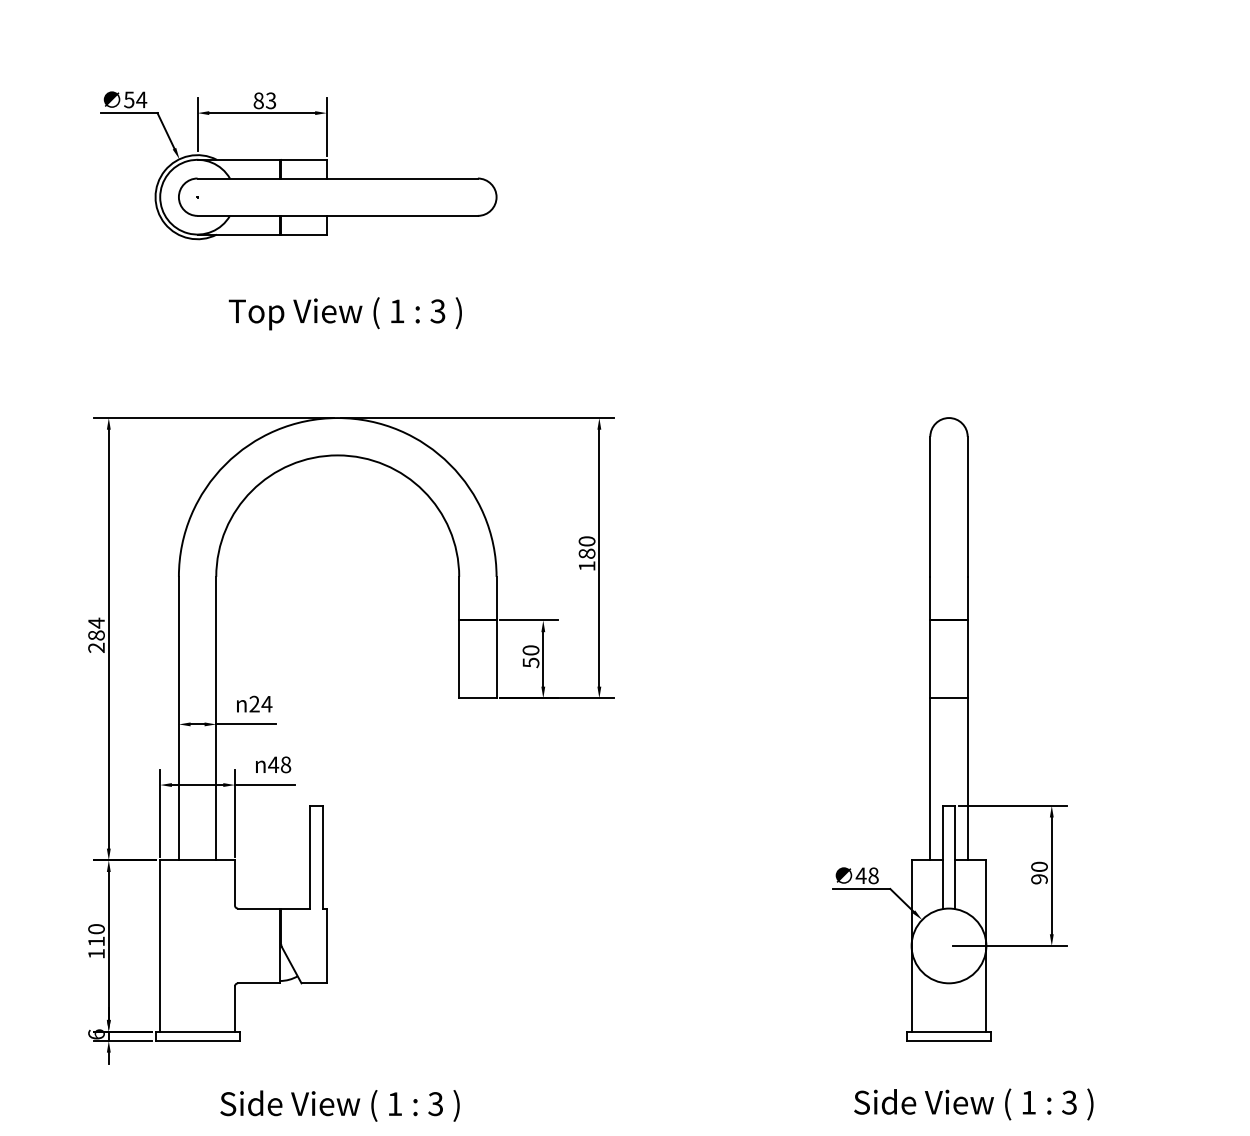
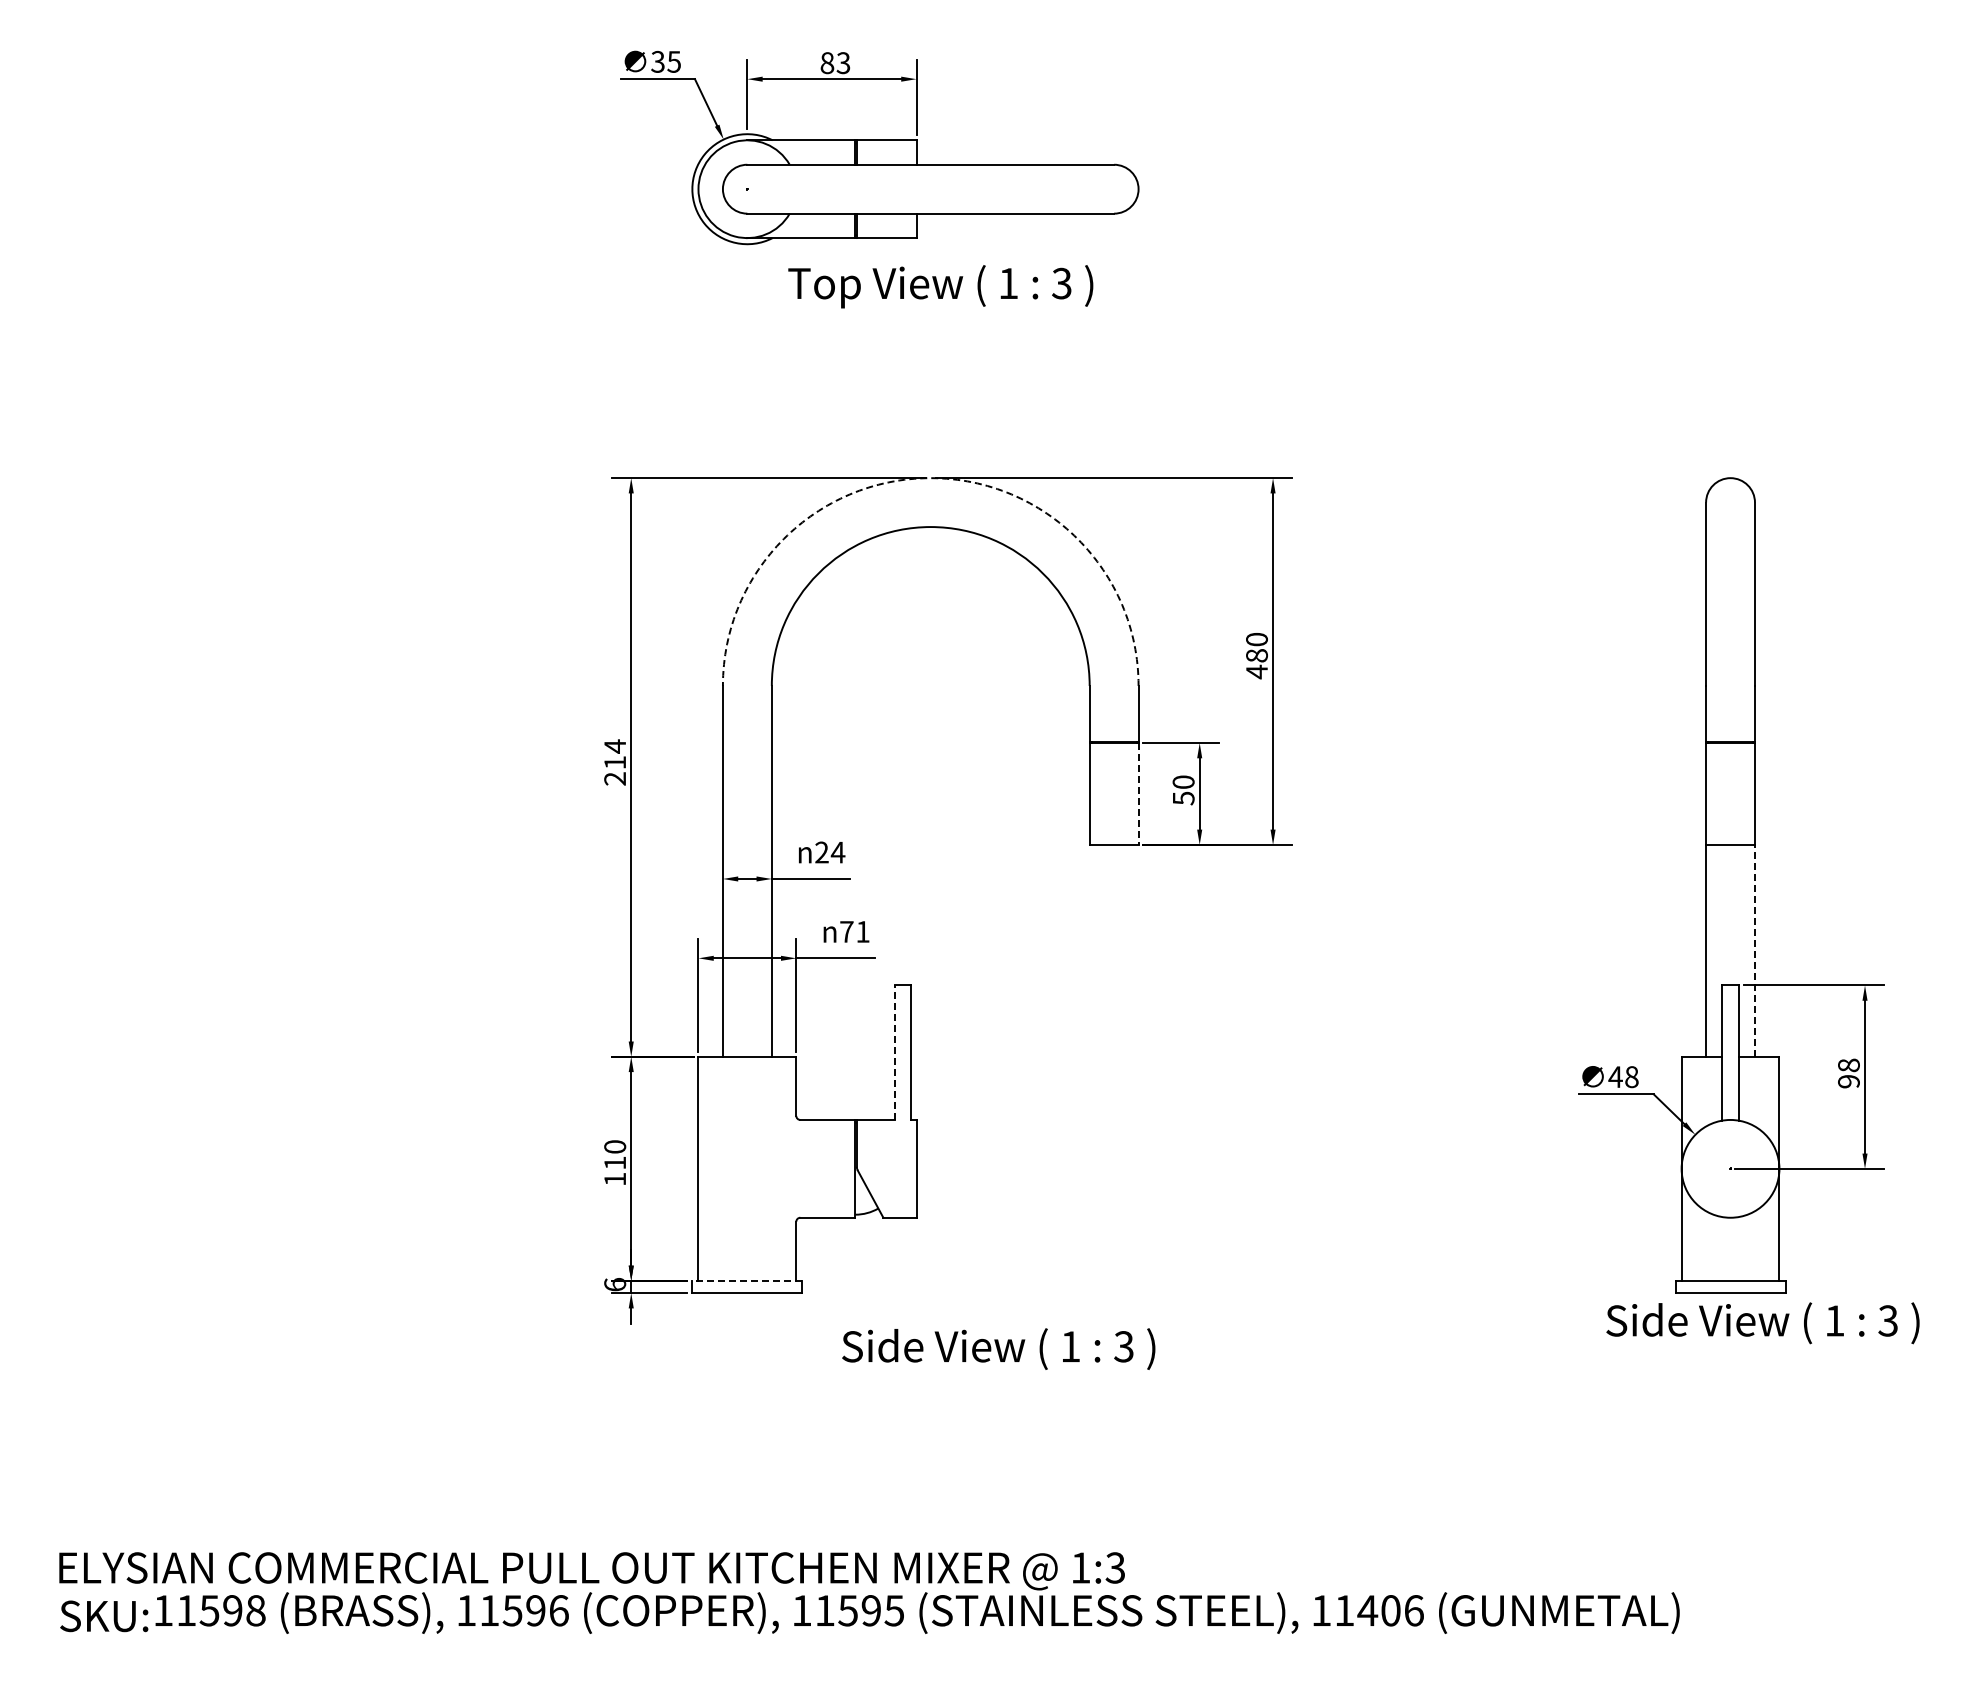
text: (135, 99) -> (666, 61), 54 -> 35
text: (345, 313) -> (940, 286), moved
arc: (337, 418) -> (930, 478), solid -> dashed
text: (586, 565) -> (1256, 671), 180 -> 480
text: (96, 635) -> (615, 762), 284 -> 214
line: (496, 659) -> (1138, 793), solid -> dashed
text: (279, 764) -> (854, 931), 48 -> 71
line: (967, 779) -> (1754, 950), solid -> dashed
line: (310, 857) -> (895, 1052), solid -> dashed
text: (1039, 866) -> (1848, 1065), 90 -> 98
line: (196, 1031) -> (746, 1280), solid -> dashed
text: (973, 1104) -> (1762, 1323), moved
text: (339, 1105) -> (998, 1348), moved

